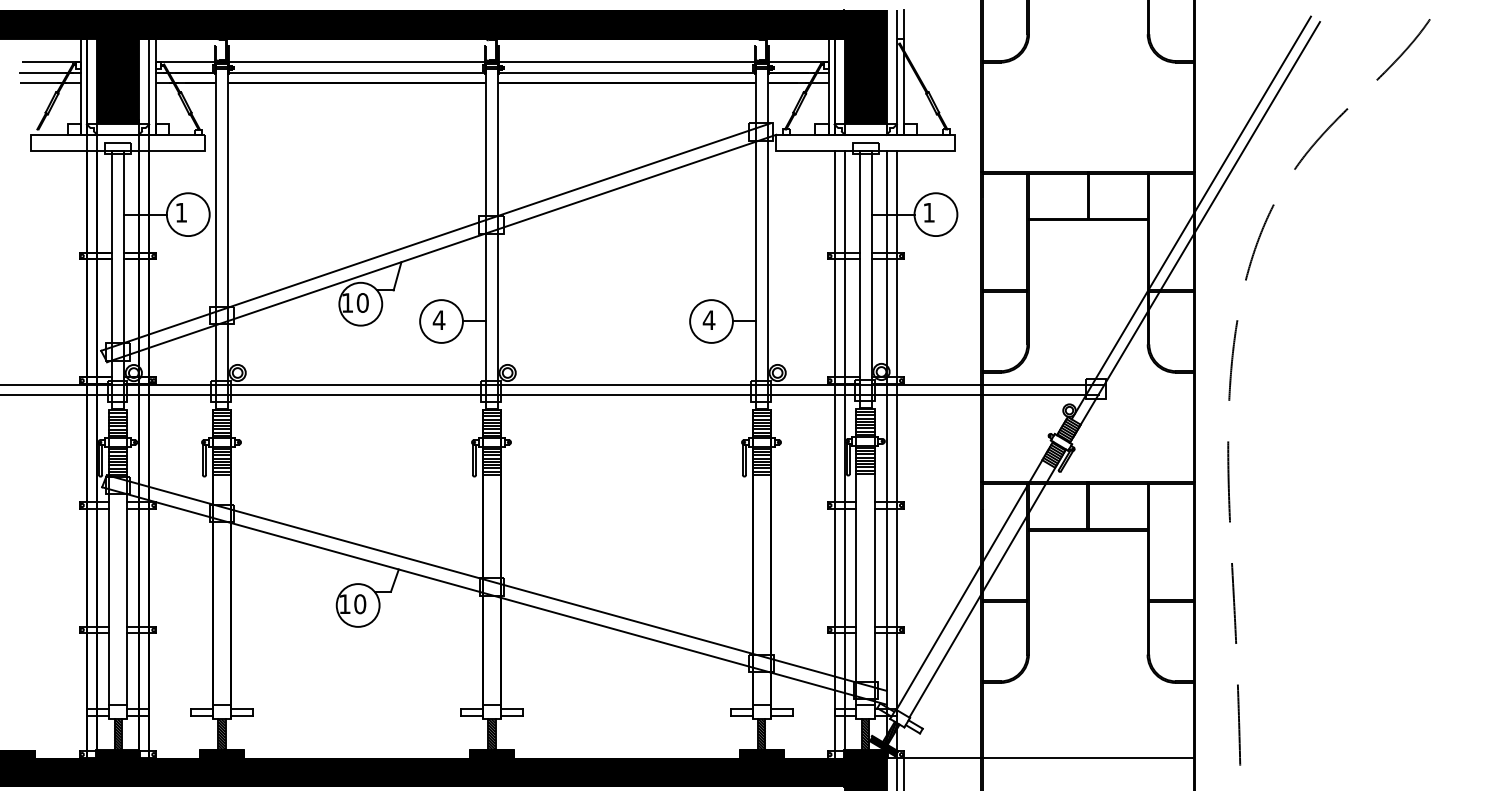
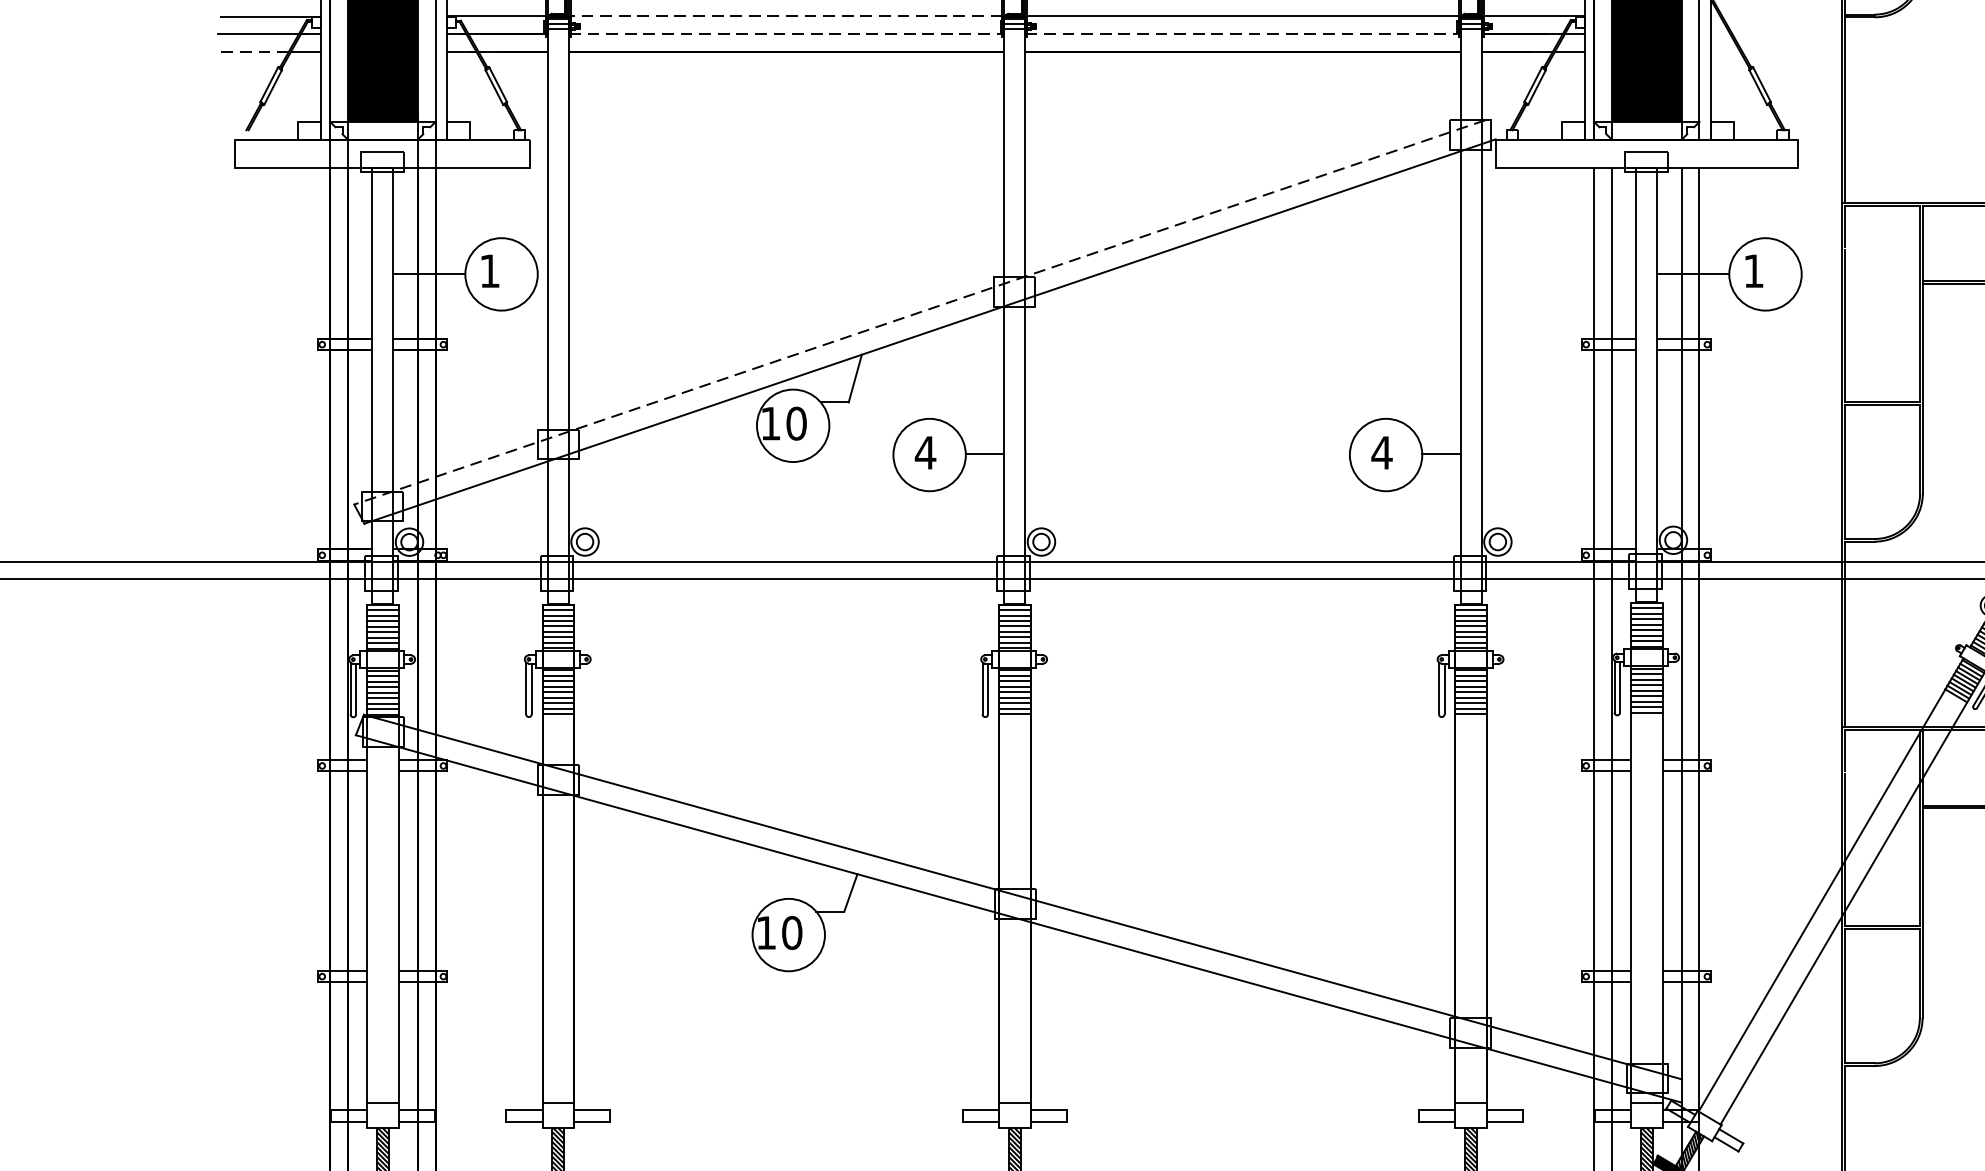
line: (356, 62) -> (785, 17), solid -> dashed
line: (356, 72) -> (785, 34), solid -> dashed
line: (626, 72) -> (1242, 34), solid -> dashed
line: (41, 82) -> (253, 50), solid -> dashed
line: (435, 237) -> (919, 312), solid -> dashed

